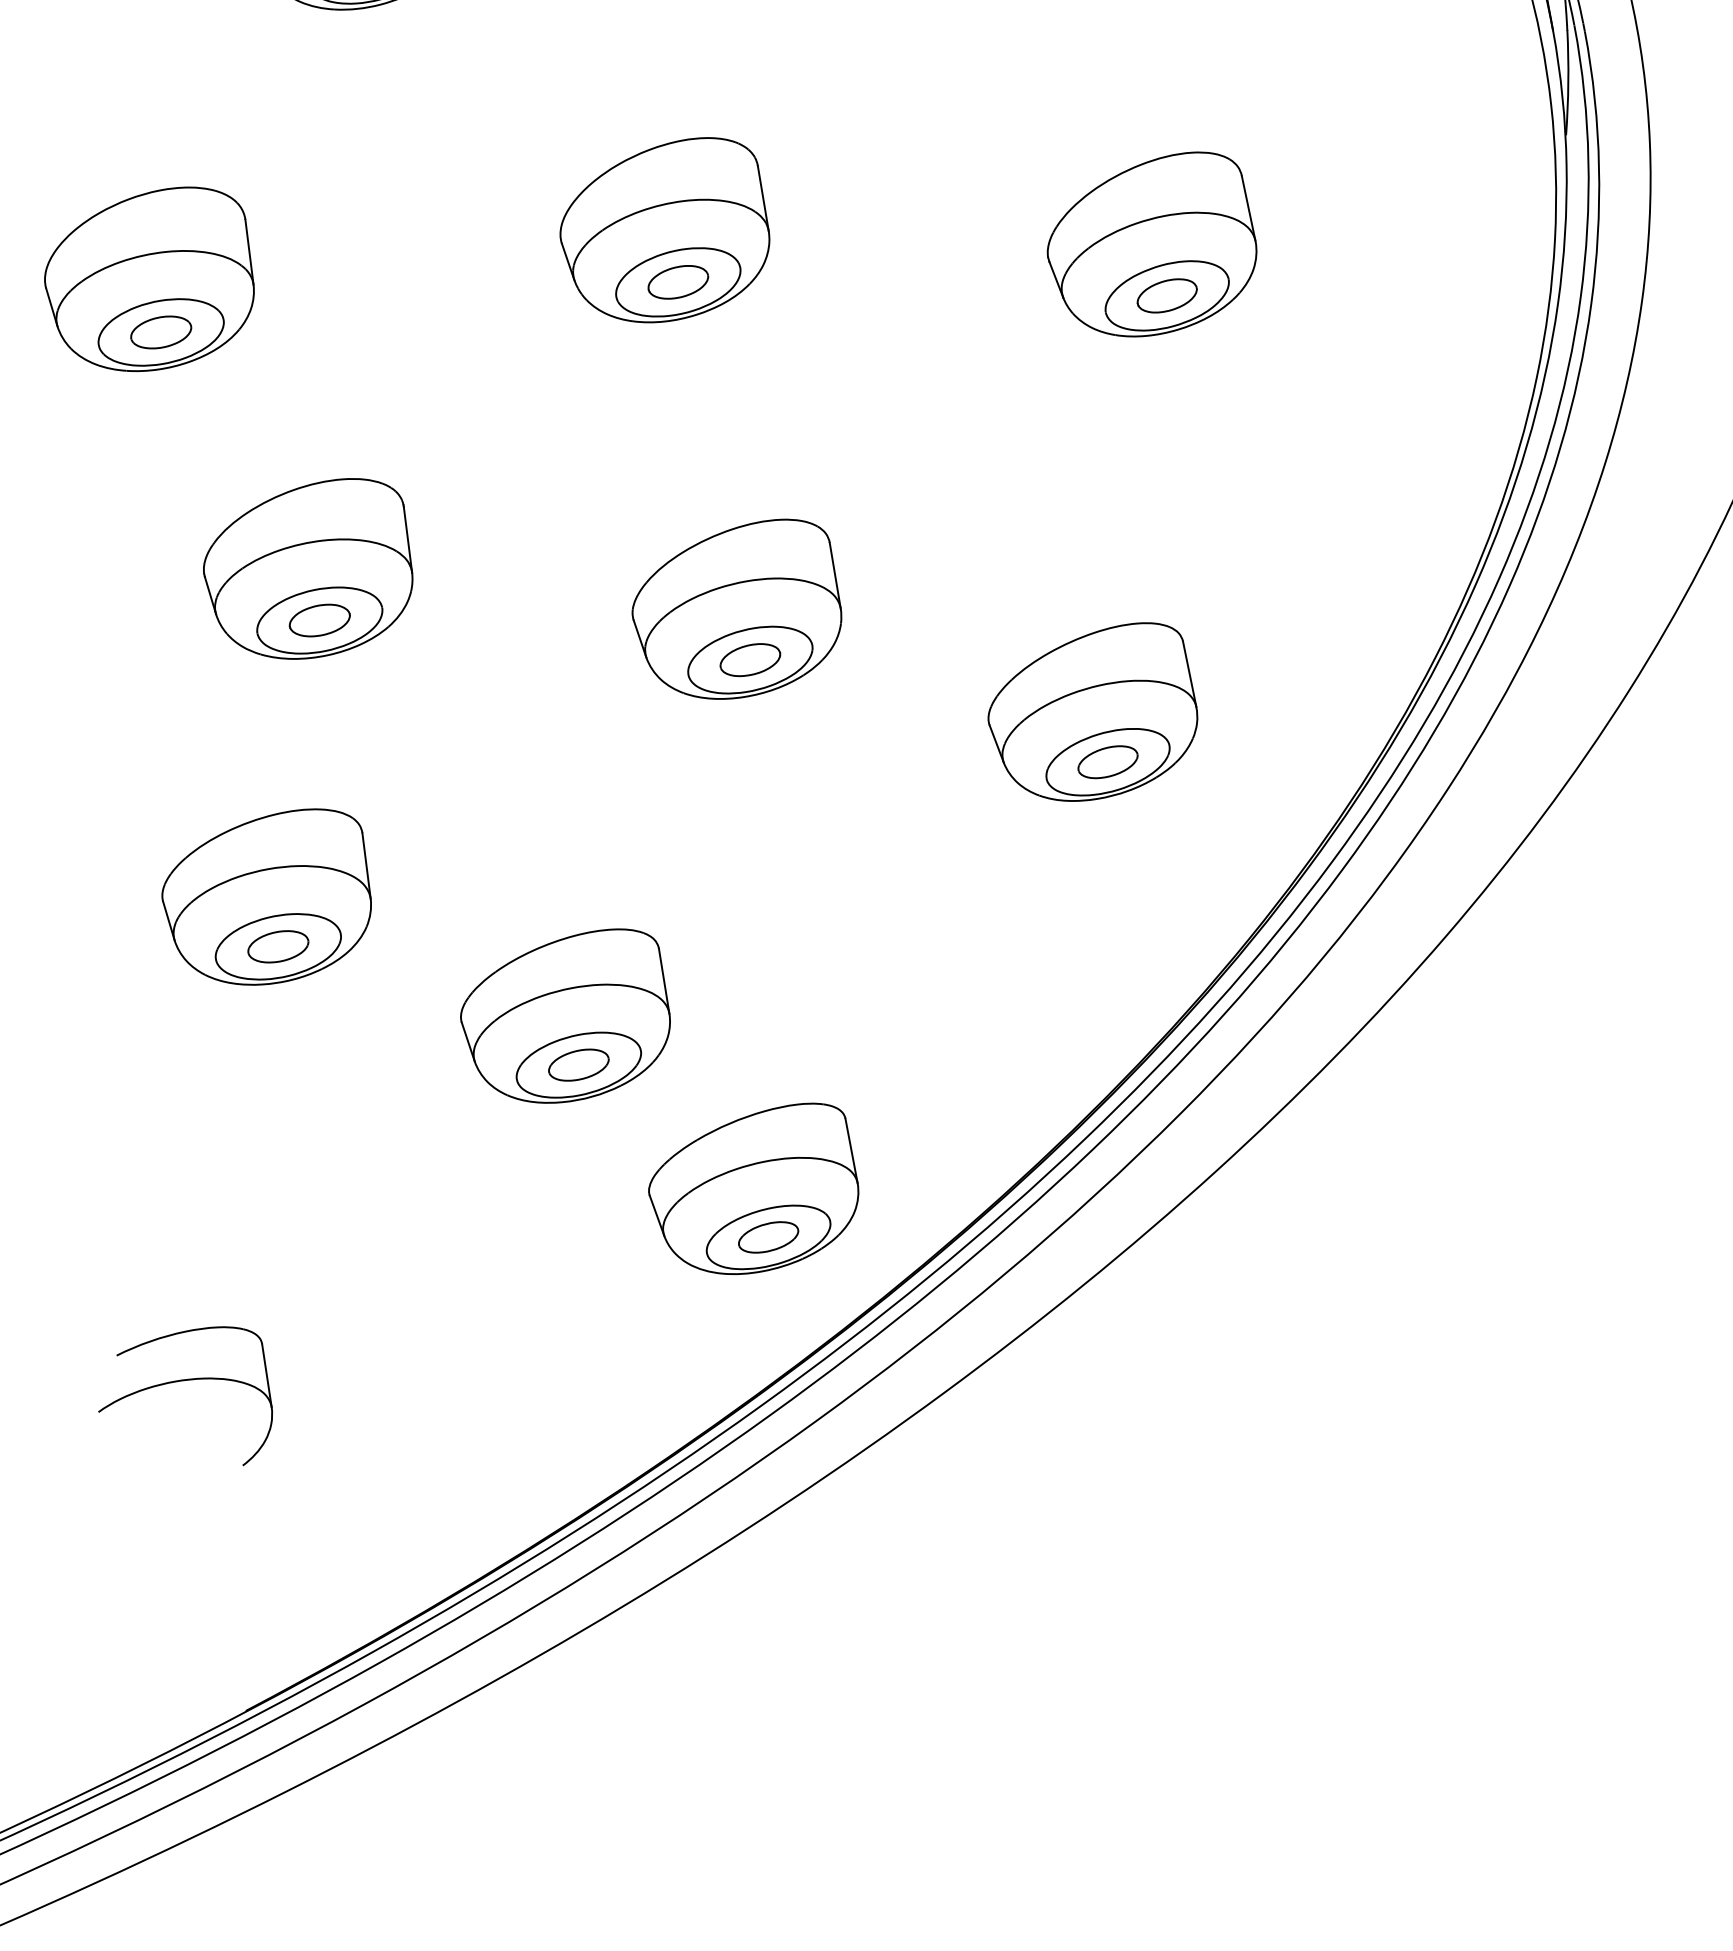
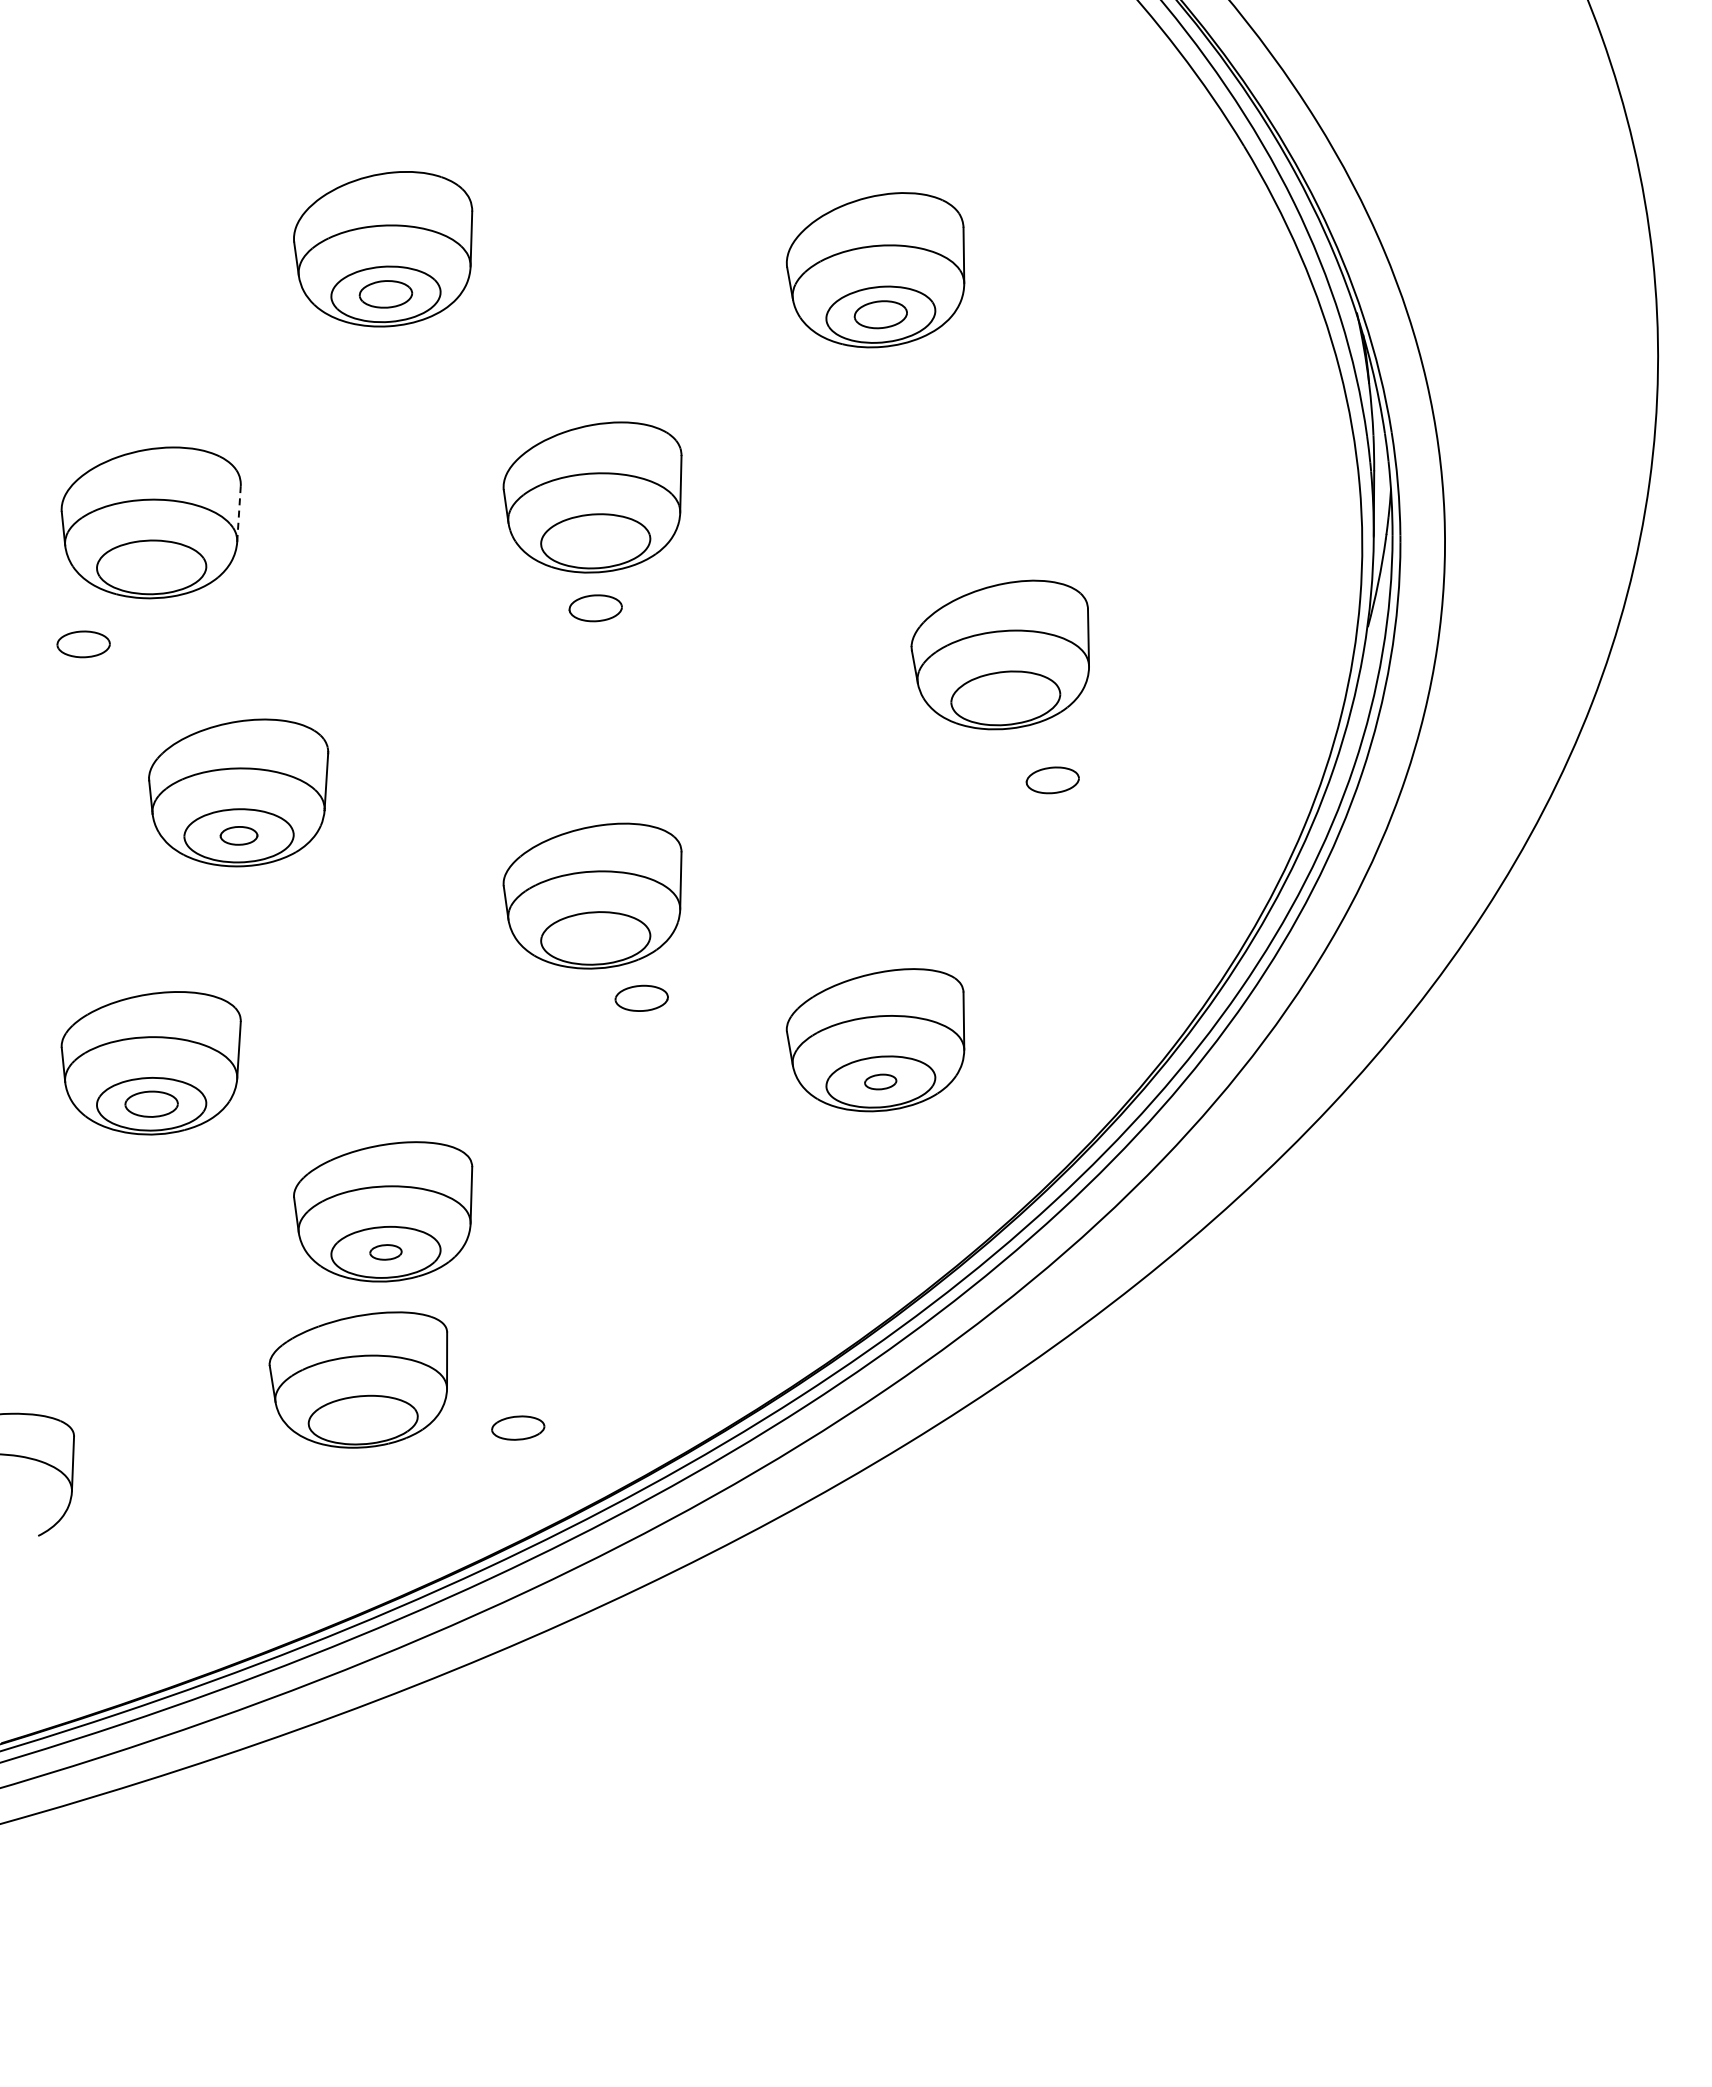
part: (665, 232) -> (592, 497), moved
line: (249, 251) -> (239, 513), solid -> dashed
part: (1166, 296) -> (1052, 780), moved
part: (161, 332) -> (83, 644), moved
part: (319, 620) -> (238, 835), size x0.7
part: (749, 659) -> (641, 997), moved
part: (1107, 761) -> (880, 1081), size x0.6
part: (578, 1065) -> (385, 1252), size x0.6
part: (754, 1191) -> (358, 1379), moved

